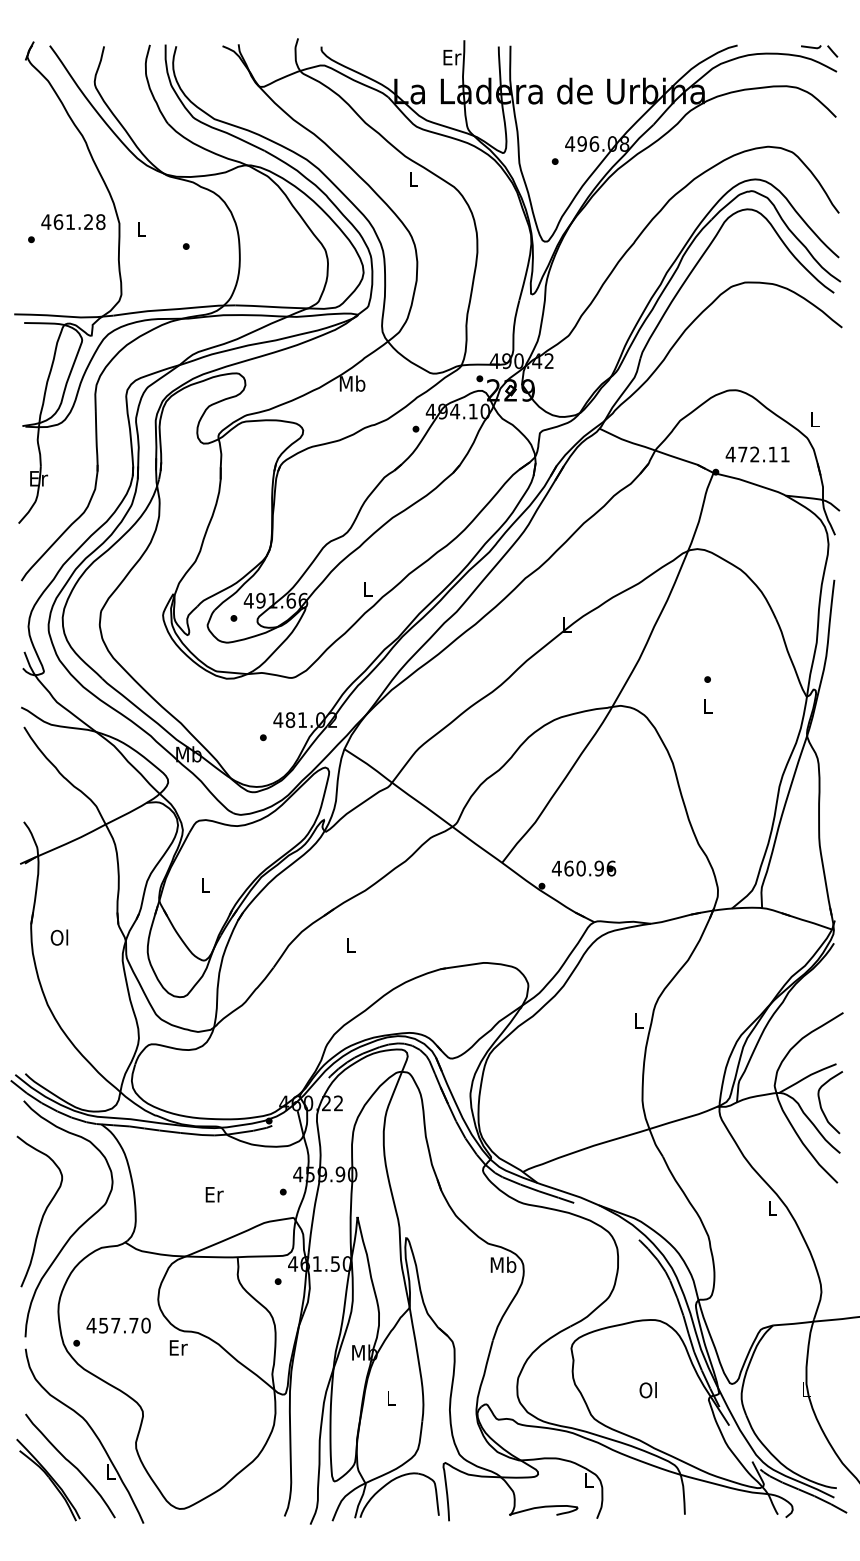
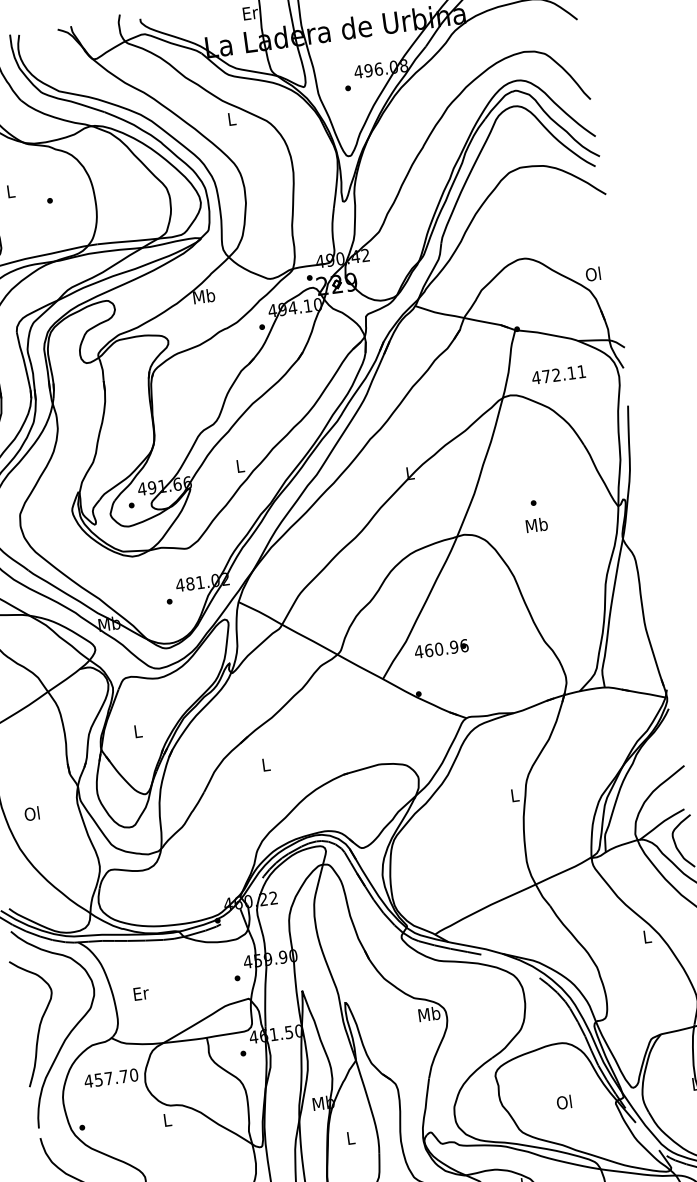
text: (813, 419) -> (592, 274), L -> Ol
text: (757, 454) -> (558, 374), moved
text: (707, 706) -> (536, 525), L -> Mb
text: (583, 868) -> (441, 648), moved
text: (59, 937) -> (32, 813), moved
text: (214, 1194) -> (141, 993), moved
text: (118, 1325) -> (111, 1078), moved
text: (178, 1347) -> (167, 1119), Er -> L

